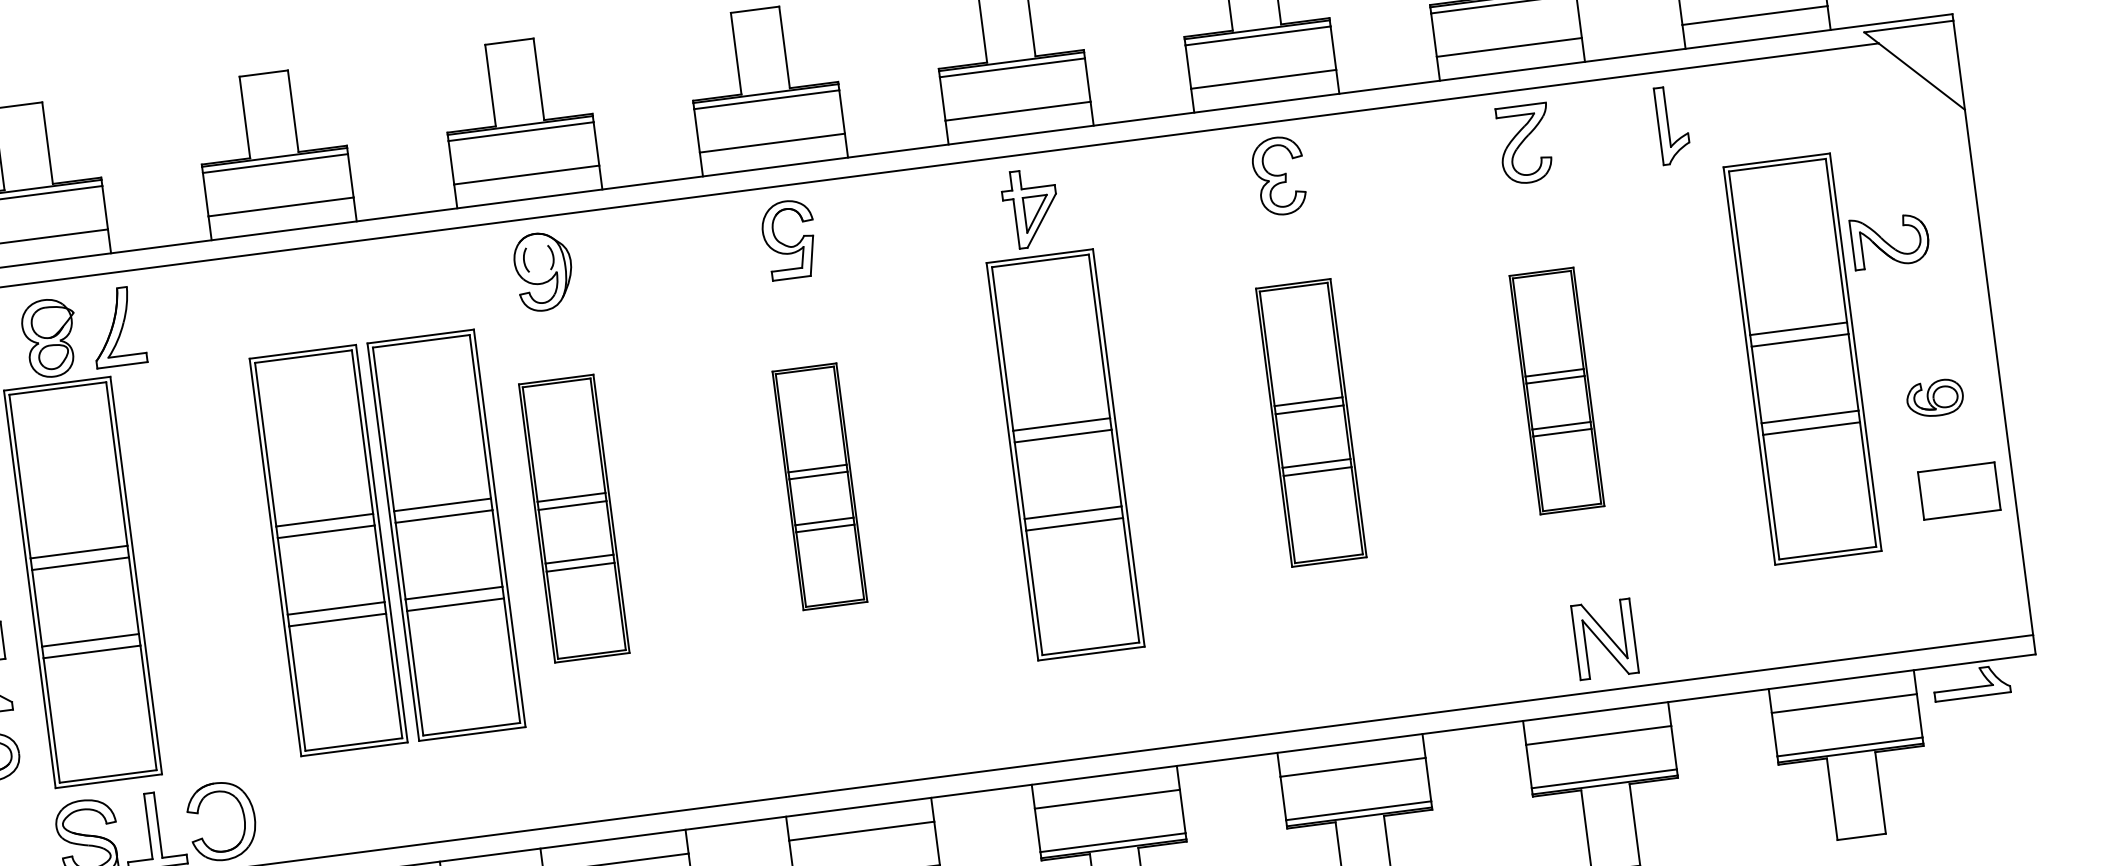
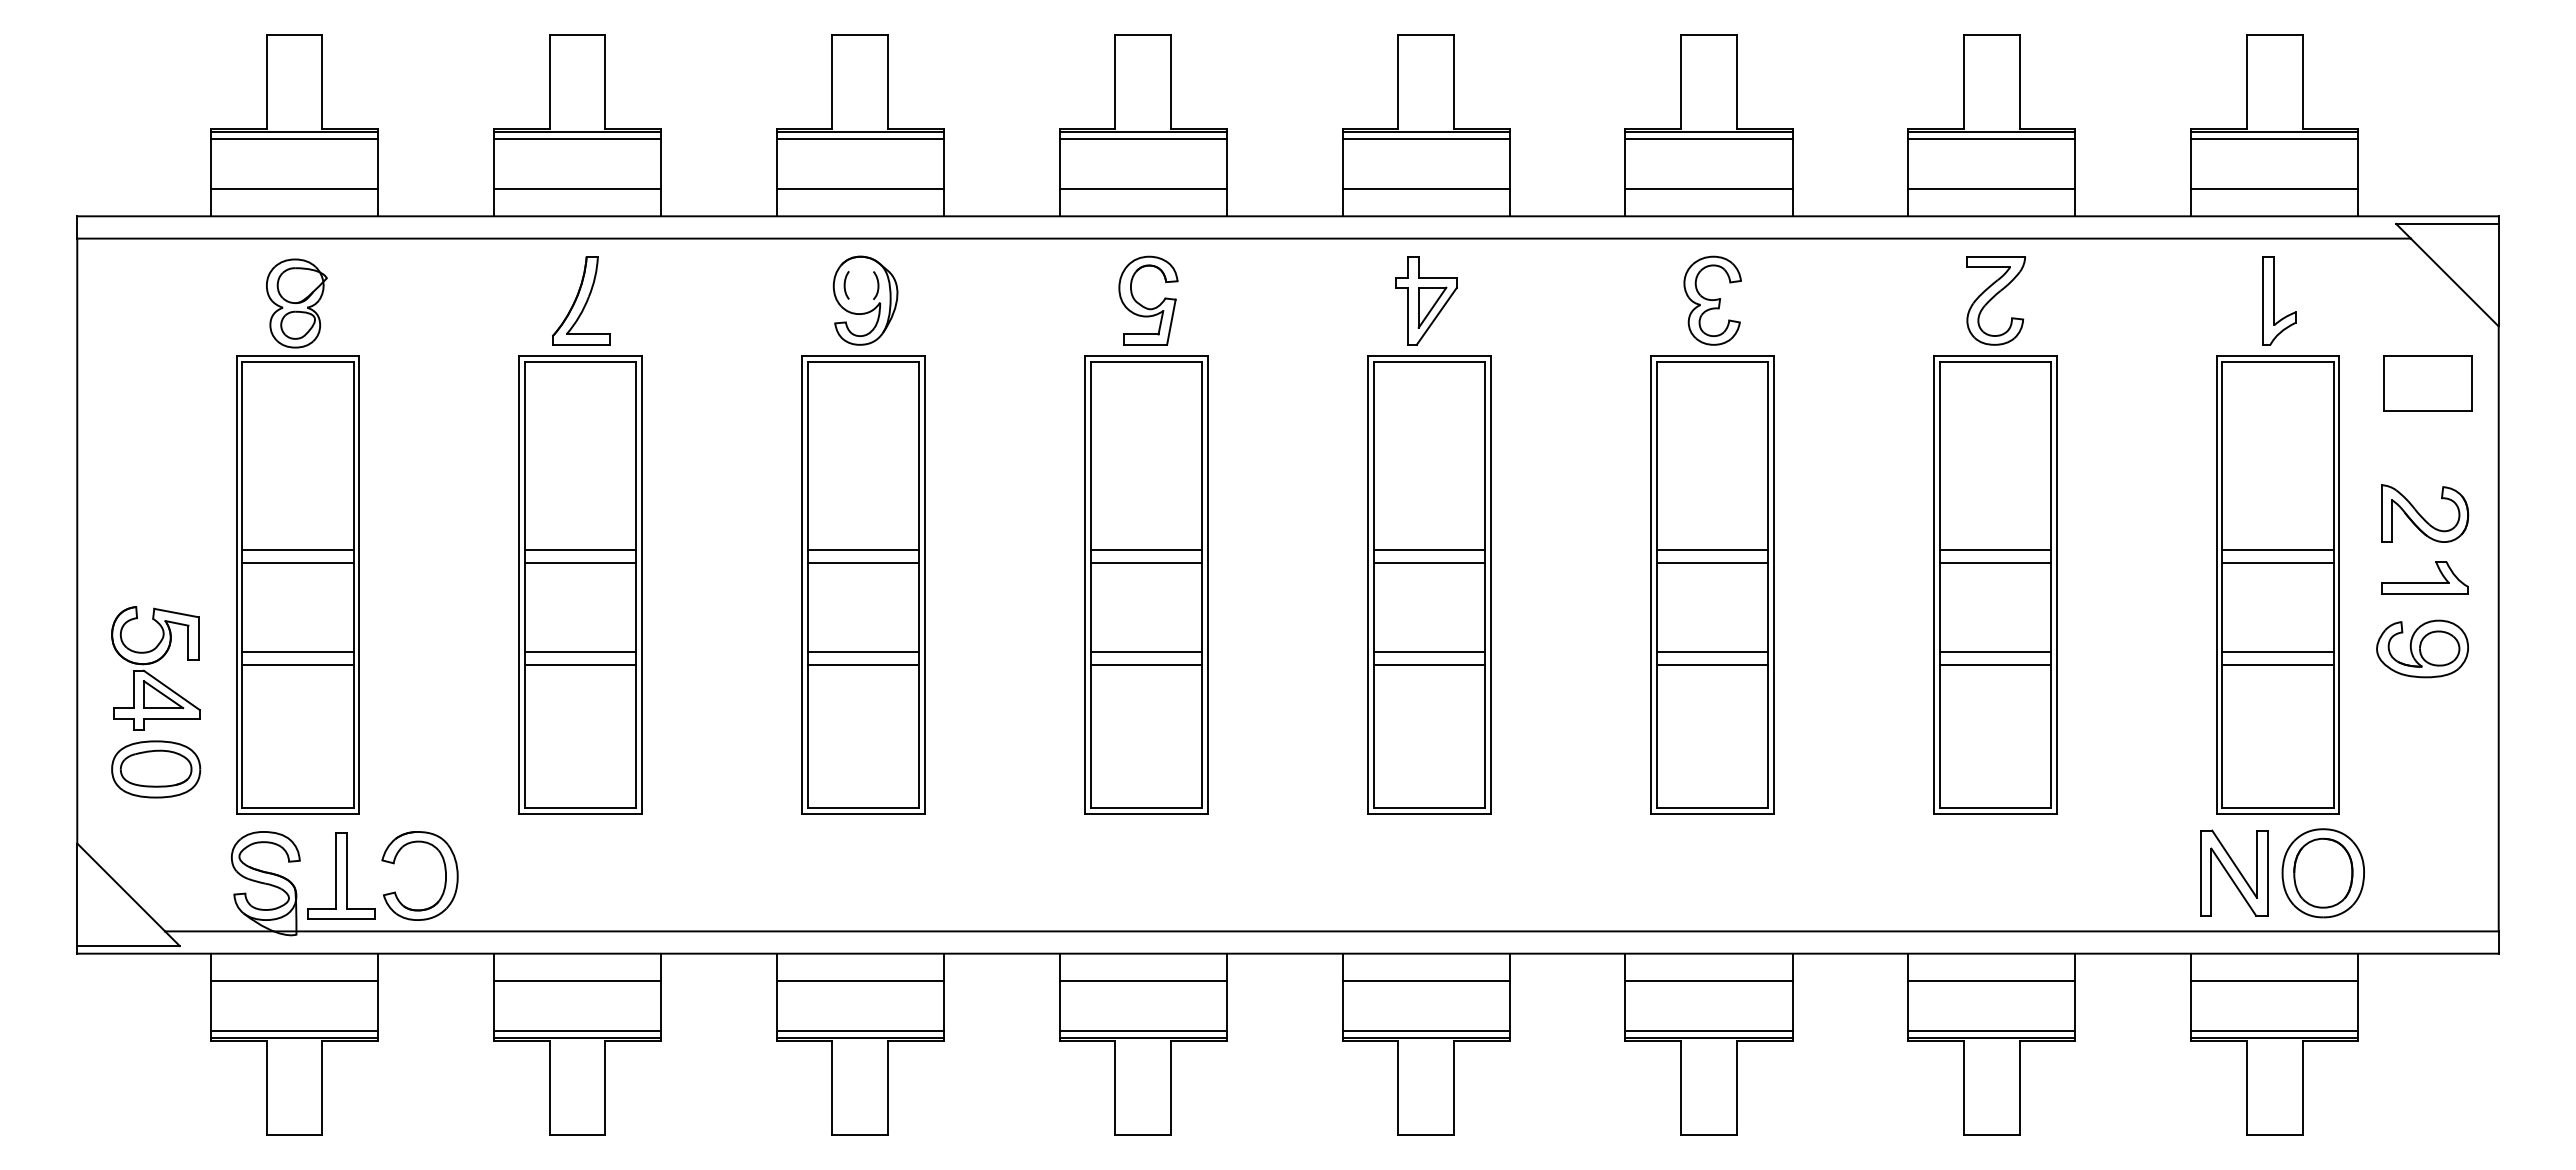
part: (1672, 124) -> (2279, 300), moved
part: (1890, 240) -> (2425, 513), moved
part: (117, 326) -> (581, 300), moved
part: (1557, 390) -> (1995, 584), size x1.67
part: (1935, 398) -> (2422, 648), size x1.43
part: (1311, 422) -> (1712, 584), size x1.43
part: (819, 486) -> (1146, 584), size x1.67
part: (1958, 491) -> (2427, 383), moved
part: (574, 518) -> (863, 584), size x1.43
part: (446, 534) -> (716, 584), removed
part: (1873, 604) -> (2322, 873), added
part: (1605, 638) -> (2234, 872), moved
part: (1971, 682) -> (2424, 577), moved

